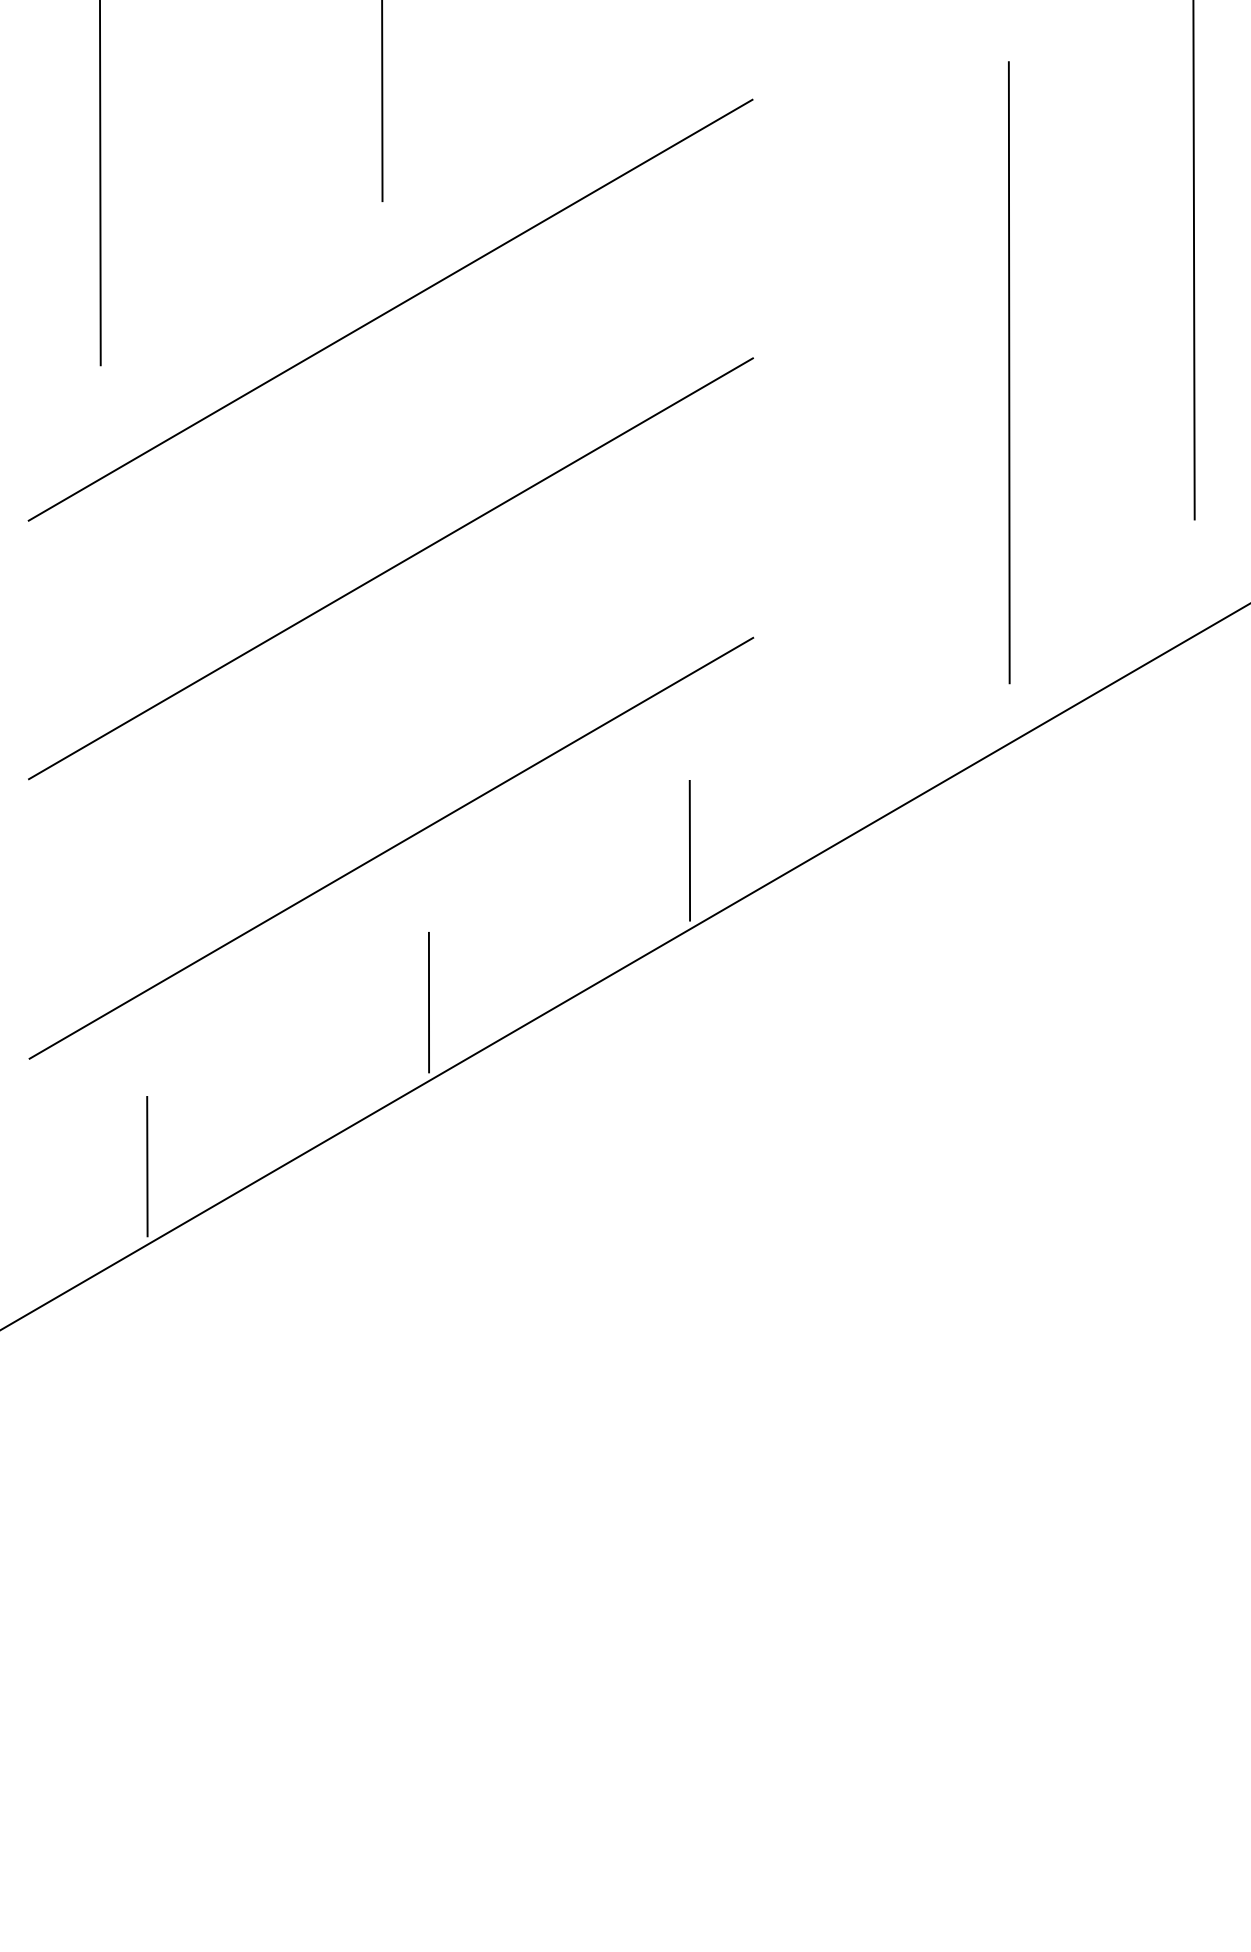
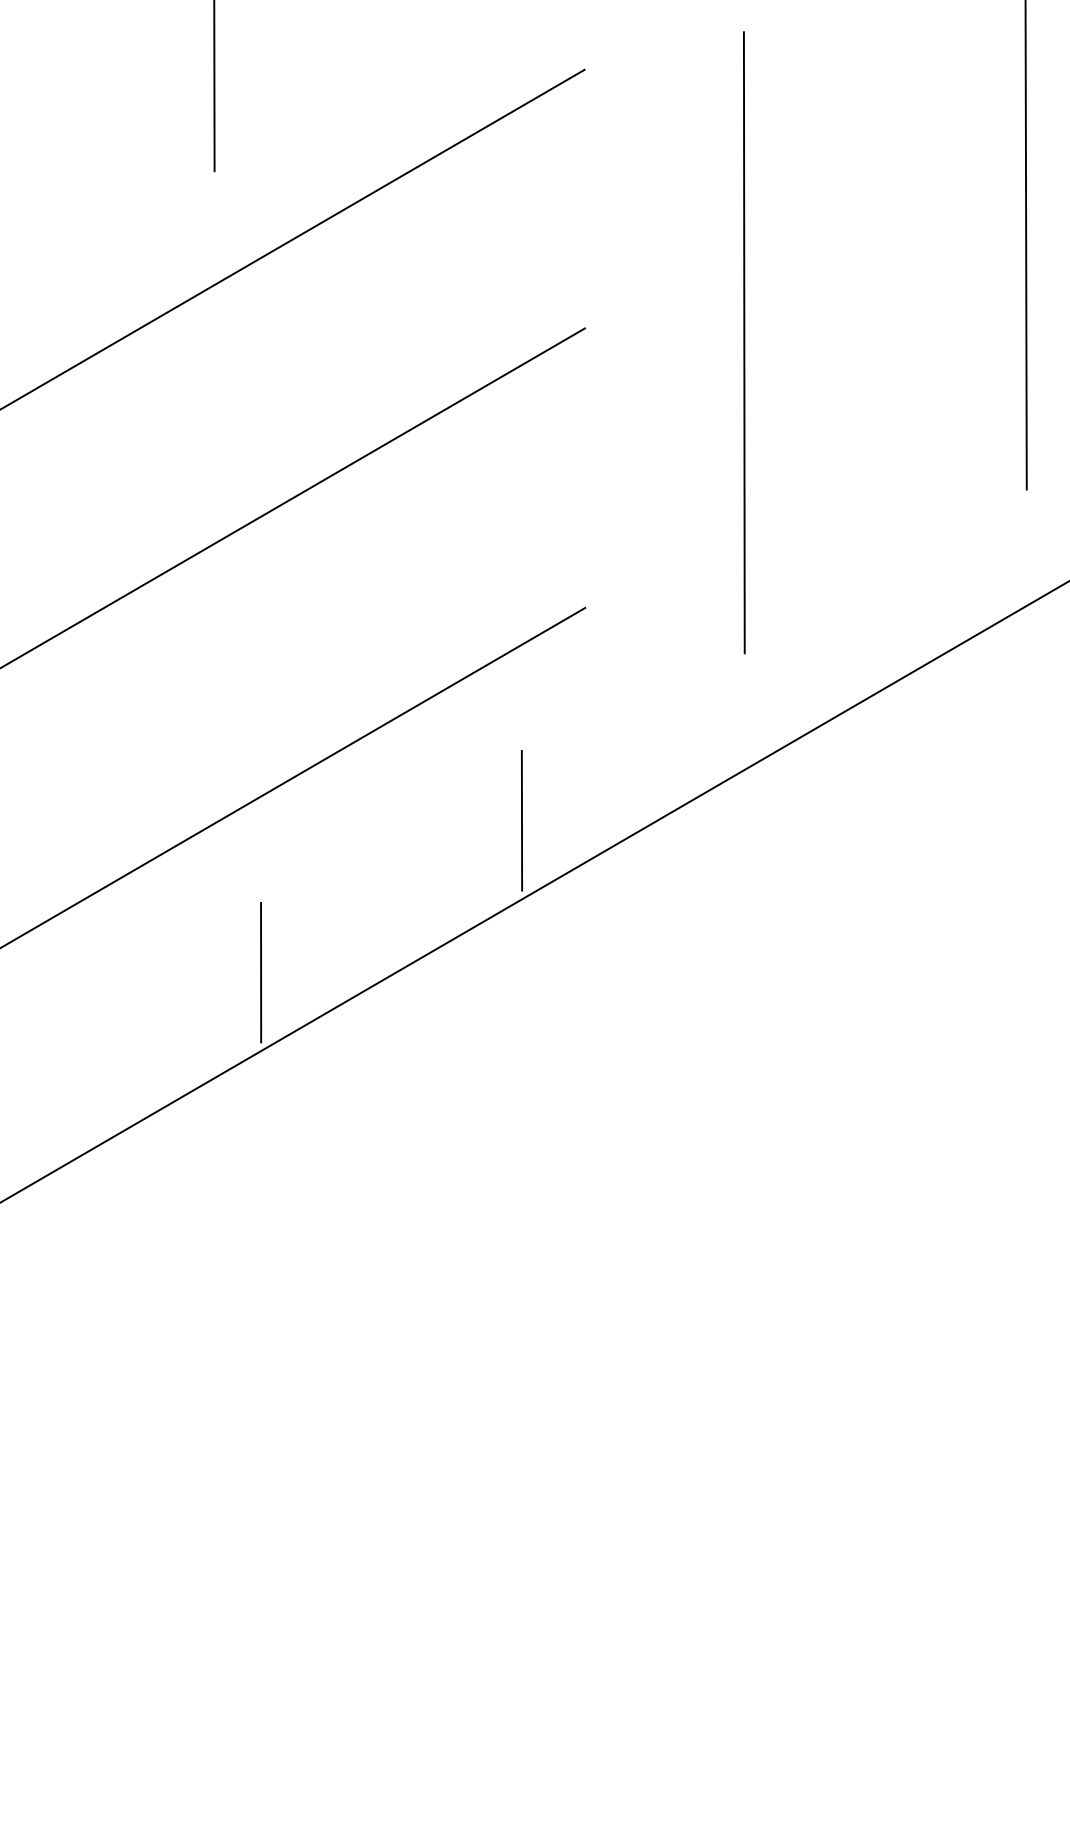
line: (1009, 372) -> (744, 342), moved

